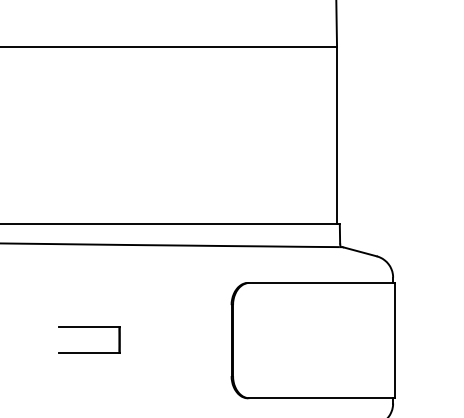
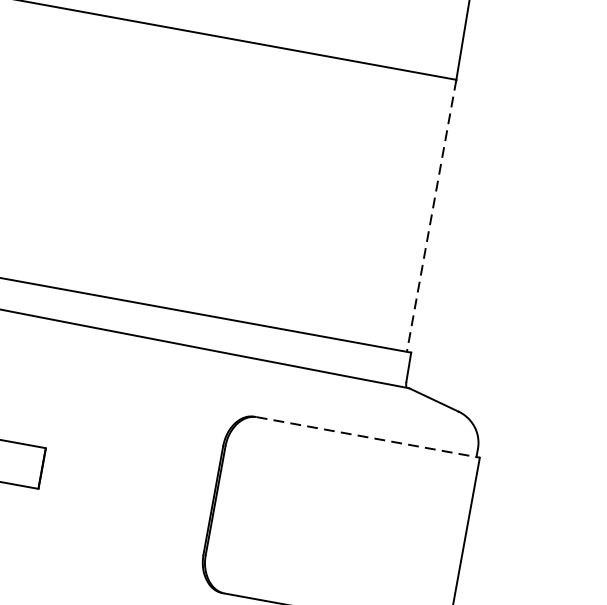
line: (337, 135) -> (432, 216), solid -> dashed
line: (322, 282) -> (368, 436), solid -> dashed

